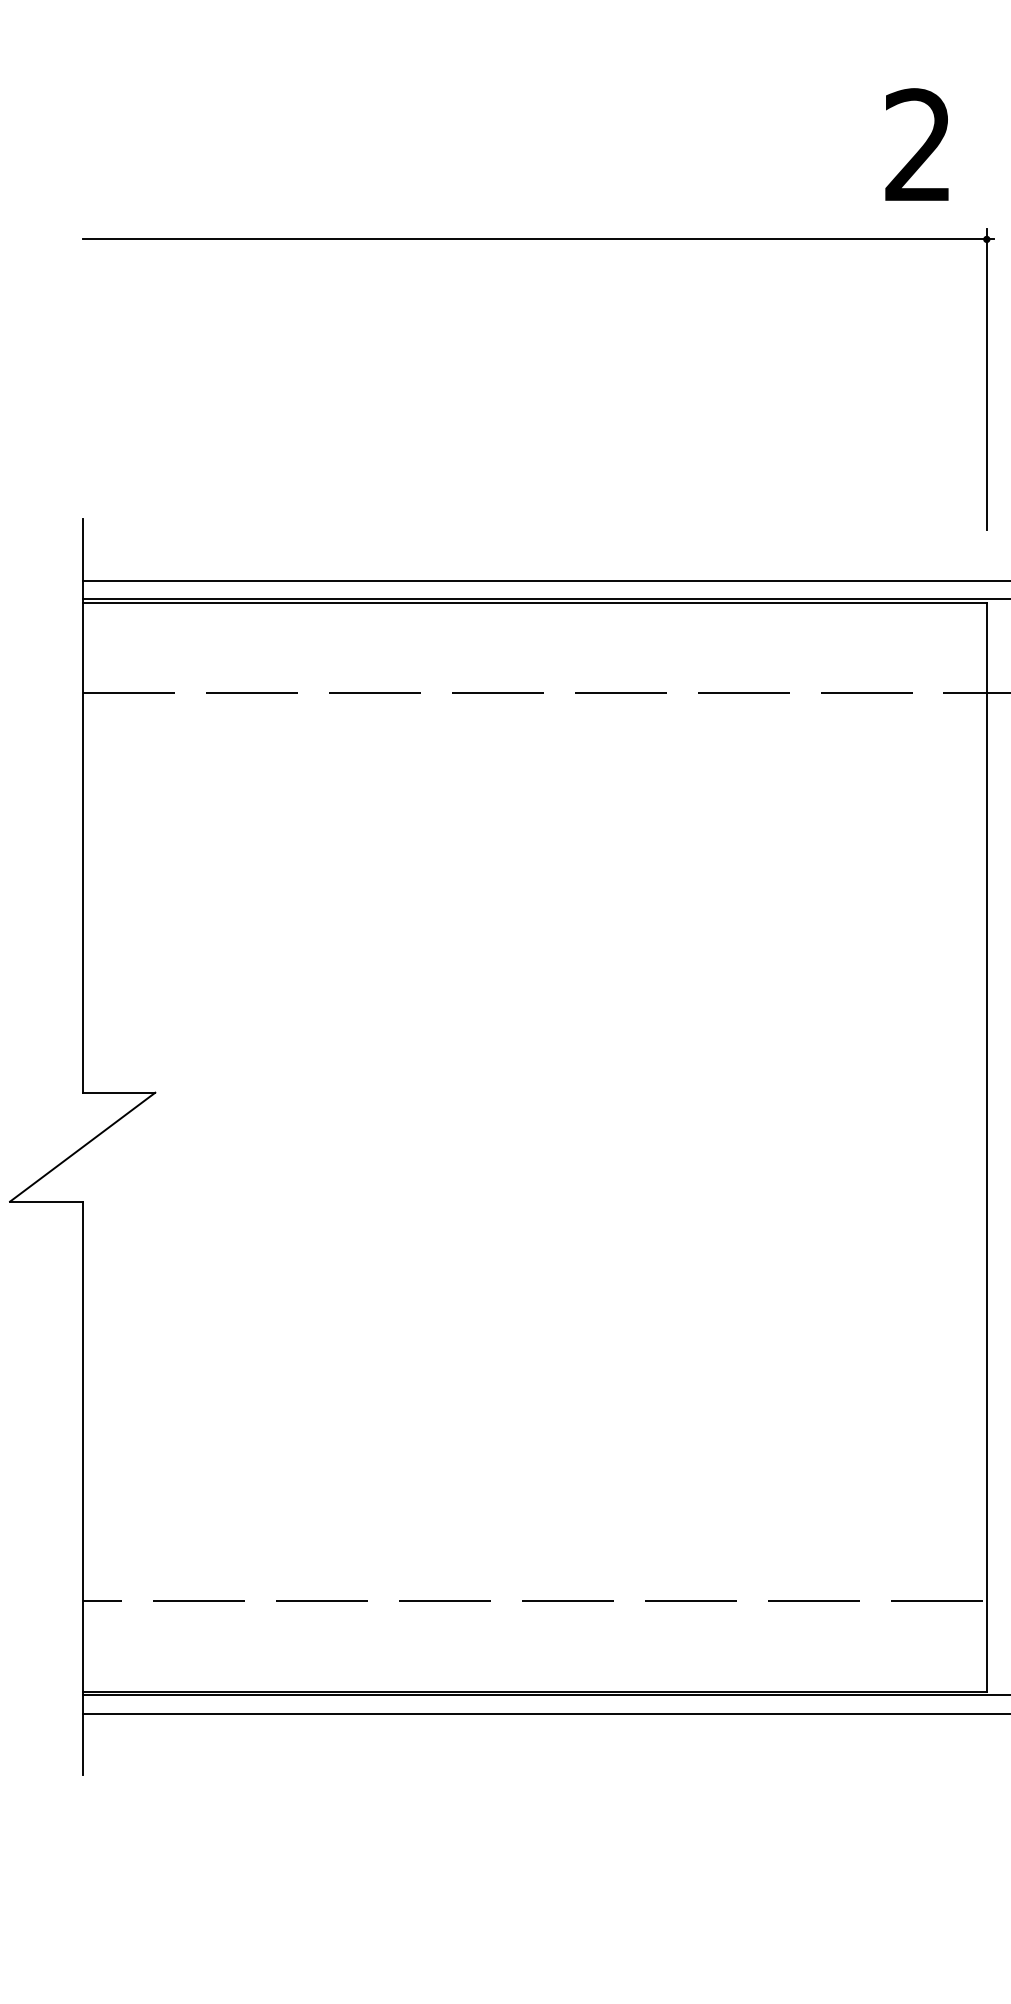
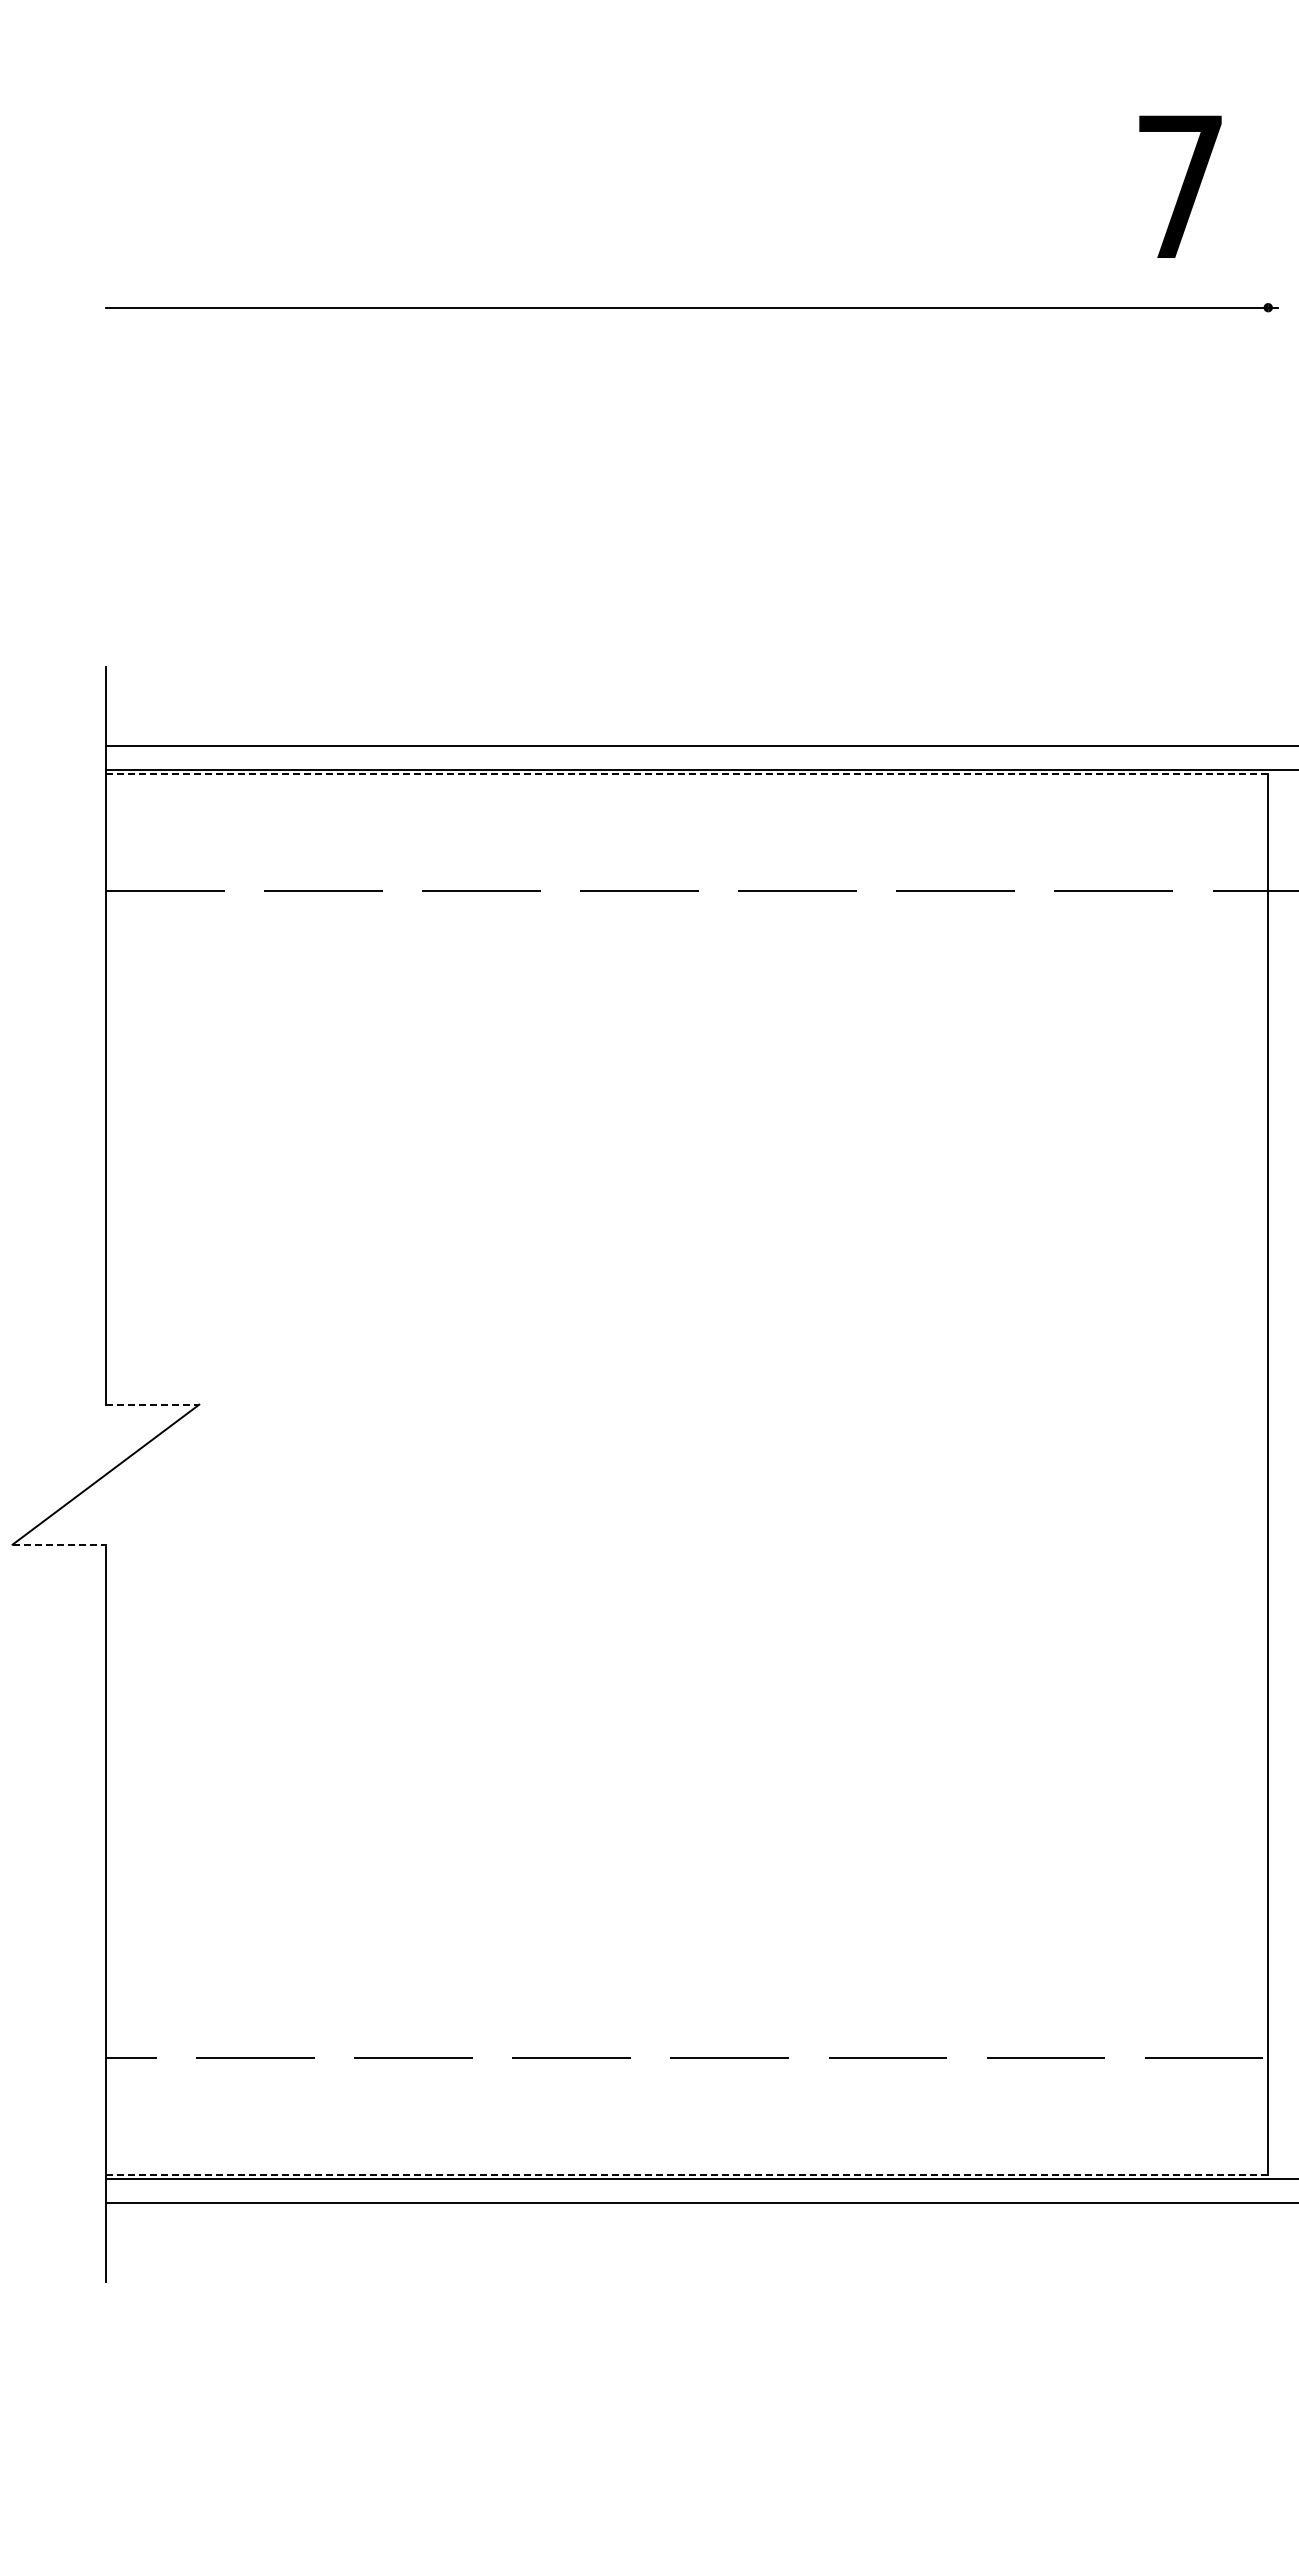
text: (917, 144) -> (1179, 185), 2 -> 7
line: (987, 379) -> (1268, 487), removed
line: (534, 602) -> (686, 774), solid -> dashed
line: (118, 1092) -> (152, 1404), solid -> dashed
line: (46, 1201) -> (59, 1544), solid -> dashed
line: (534, 1691) -> (686, 2174), solid -> dashed

